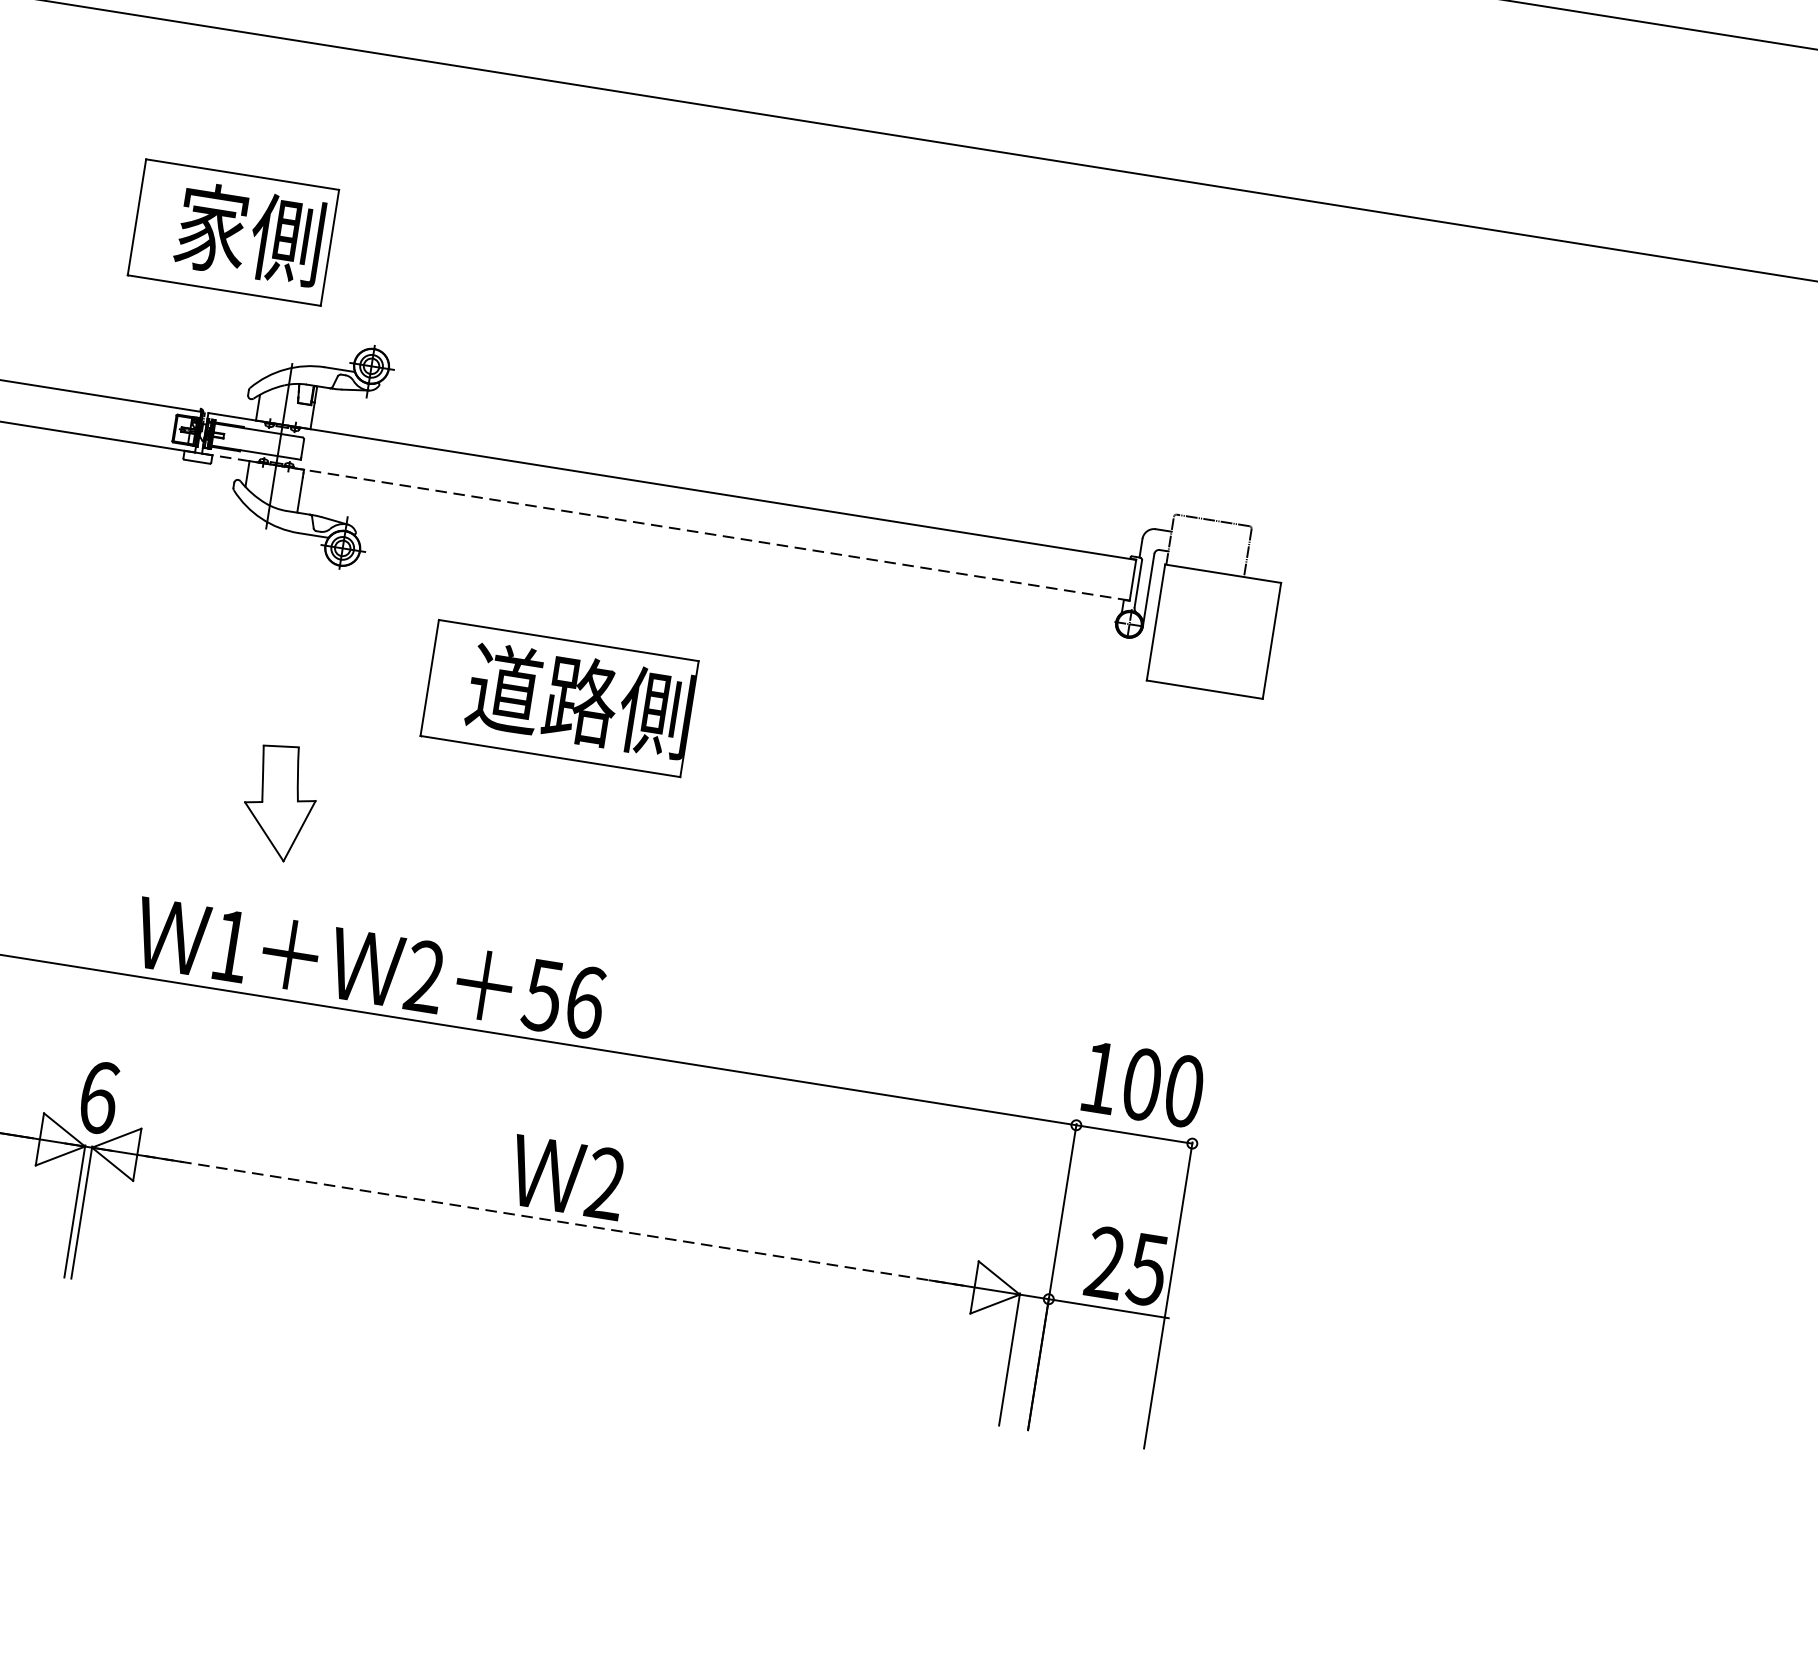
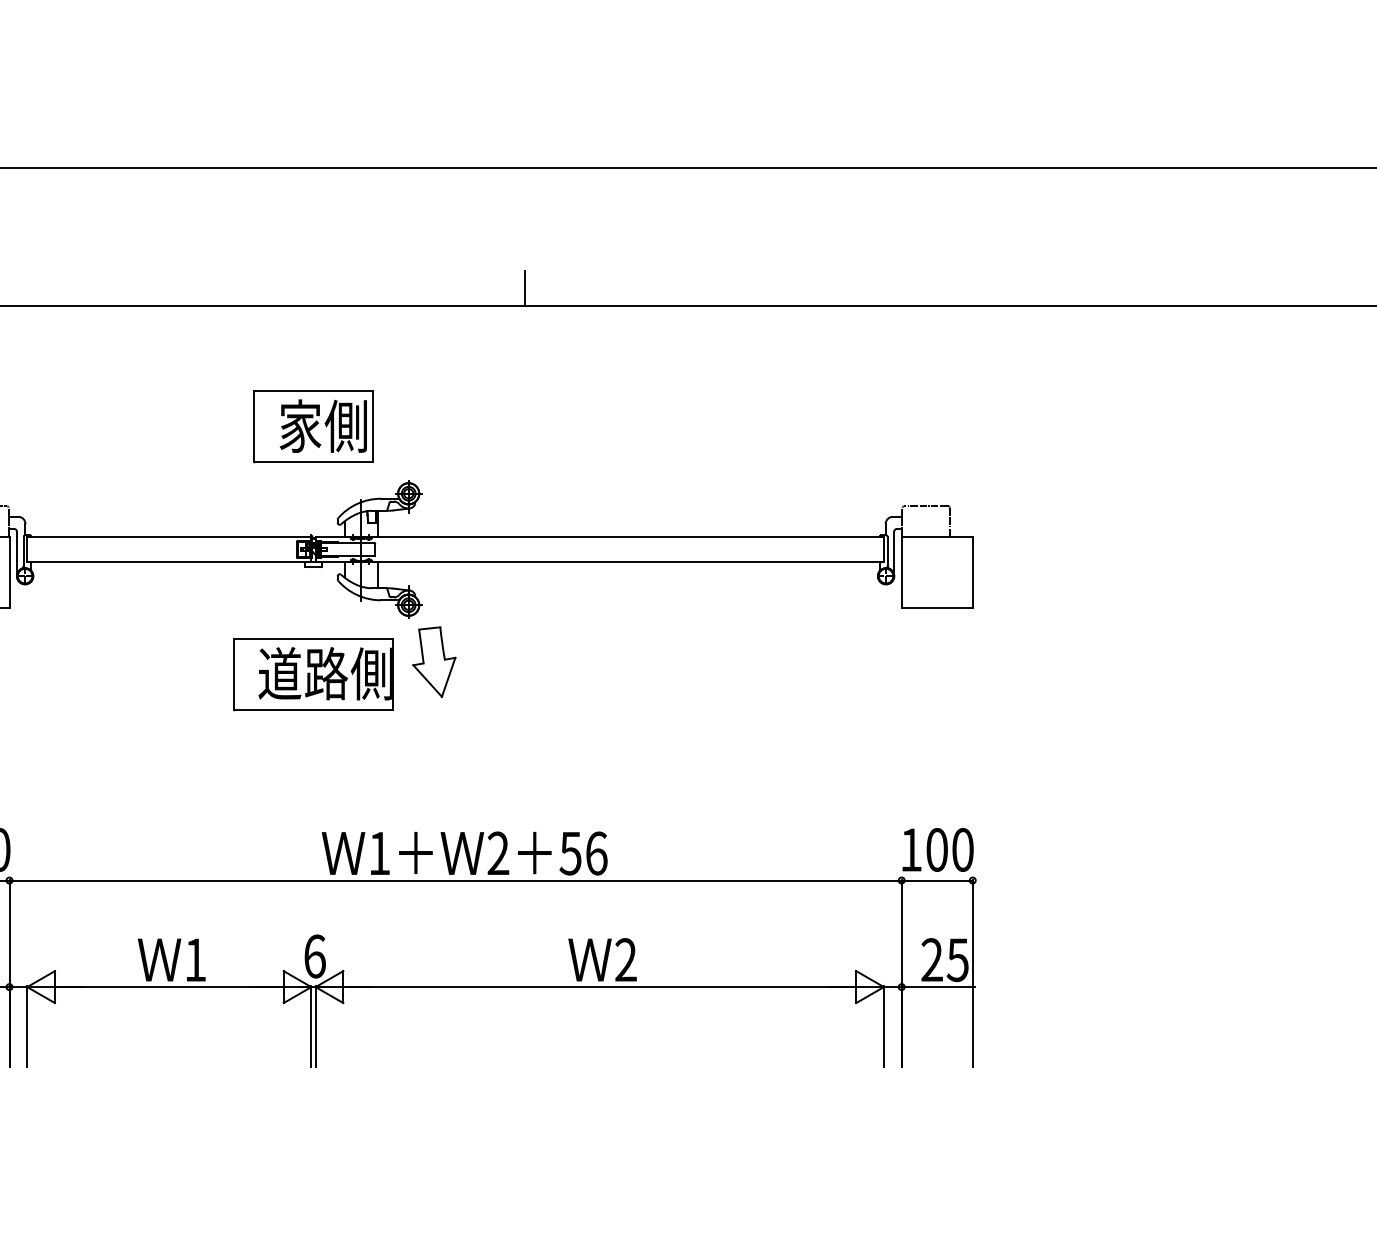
line: (613, 61) -> (524, 288), added
line: (667, 526) -> (600, 561), dashed -> solid
part: (559, 698) -> (313, 674), moved
part: (280, 801) -> (434, 661), moved
line: (556, 1221) -> (600, 987), dashed -> solid

